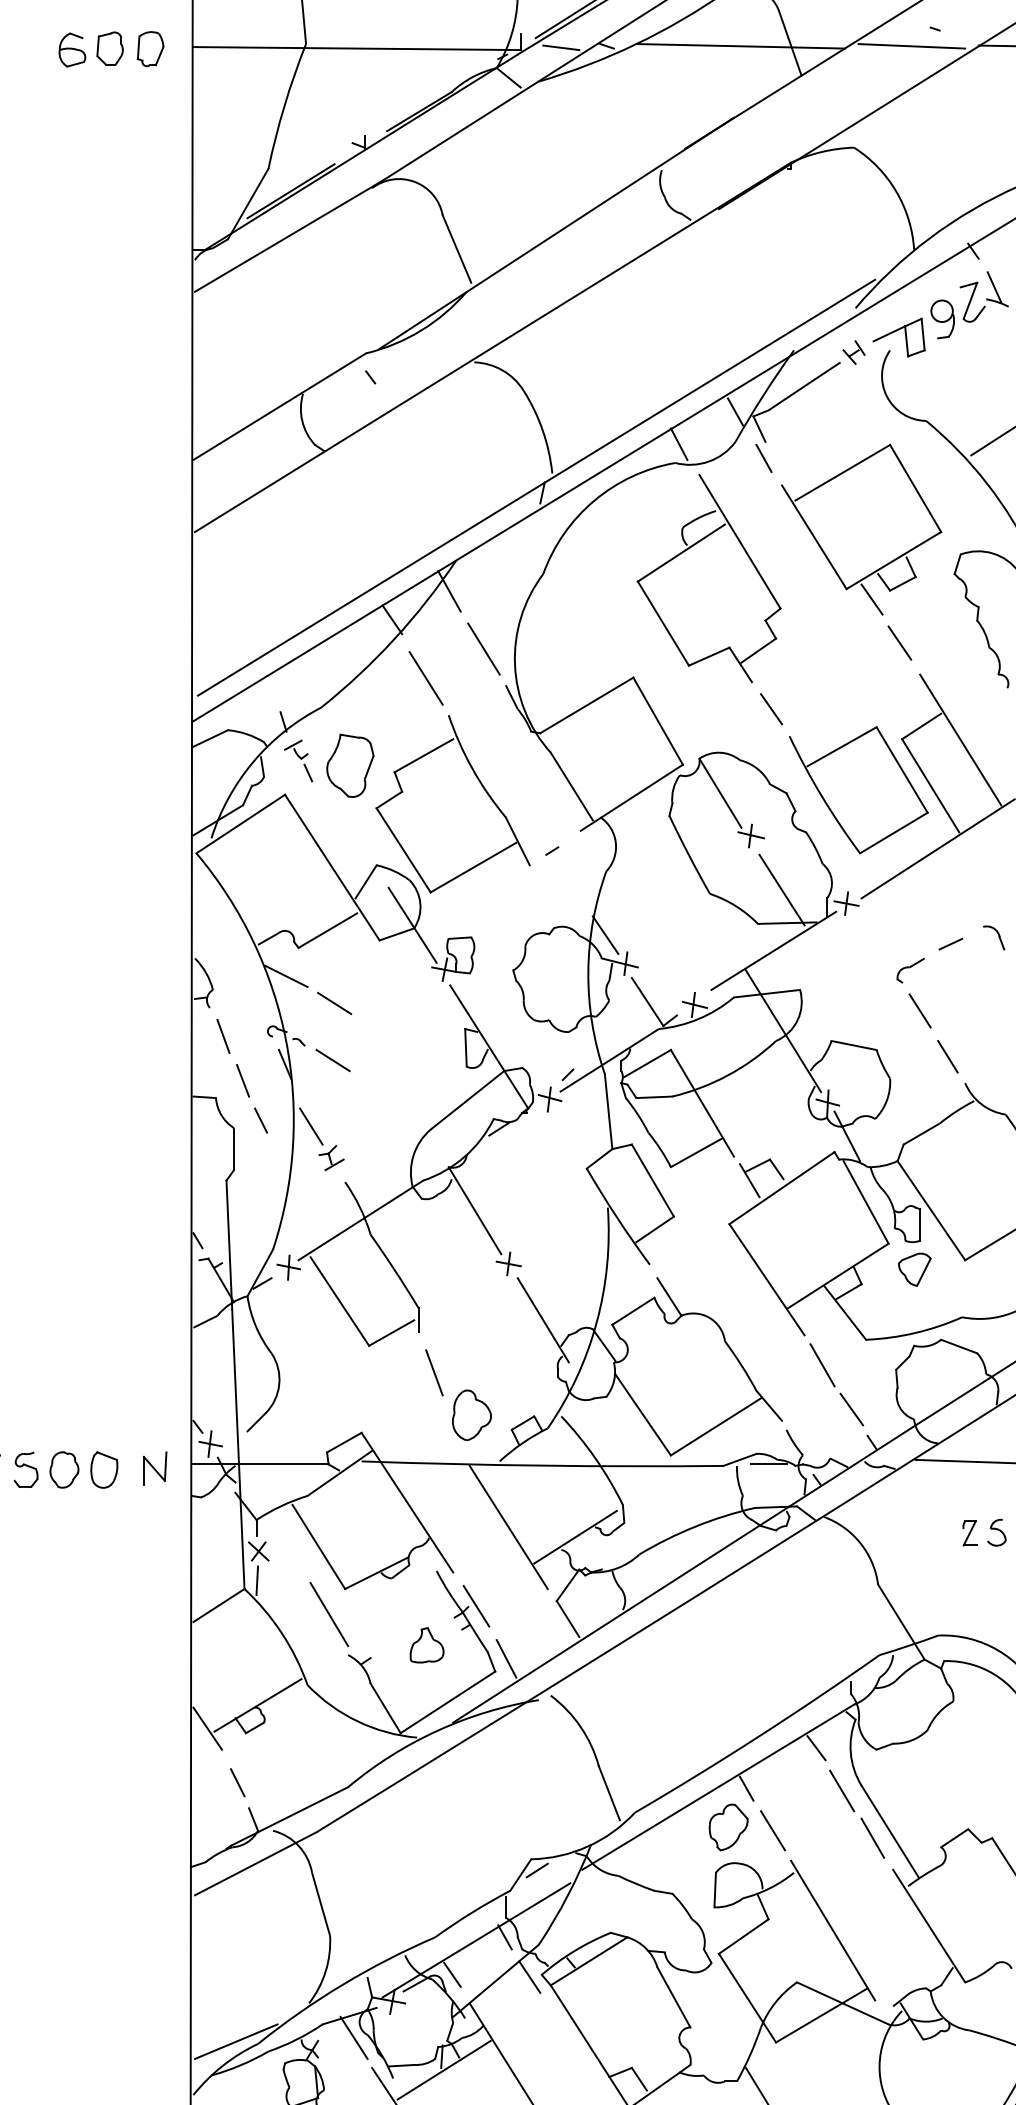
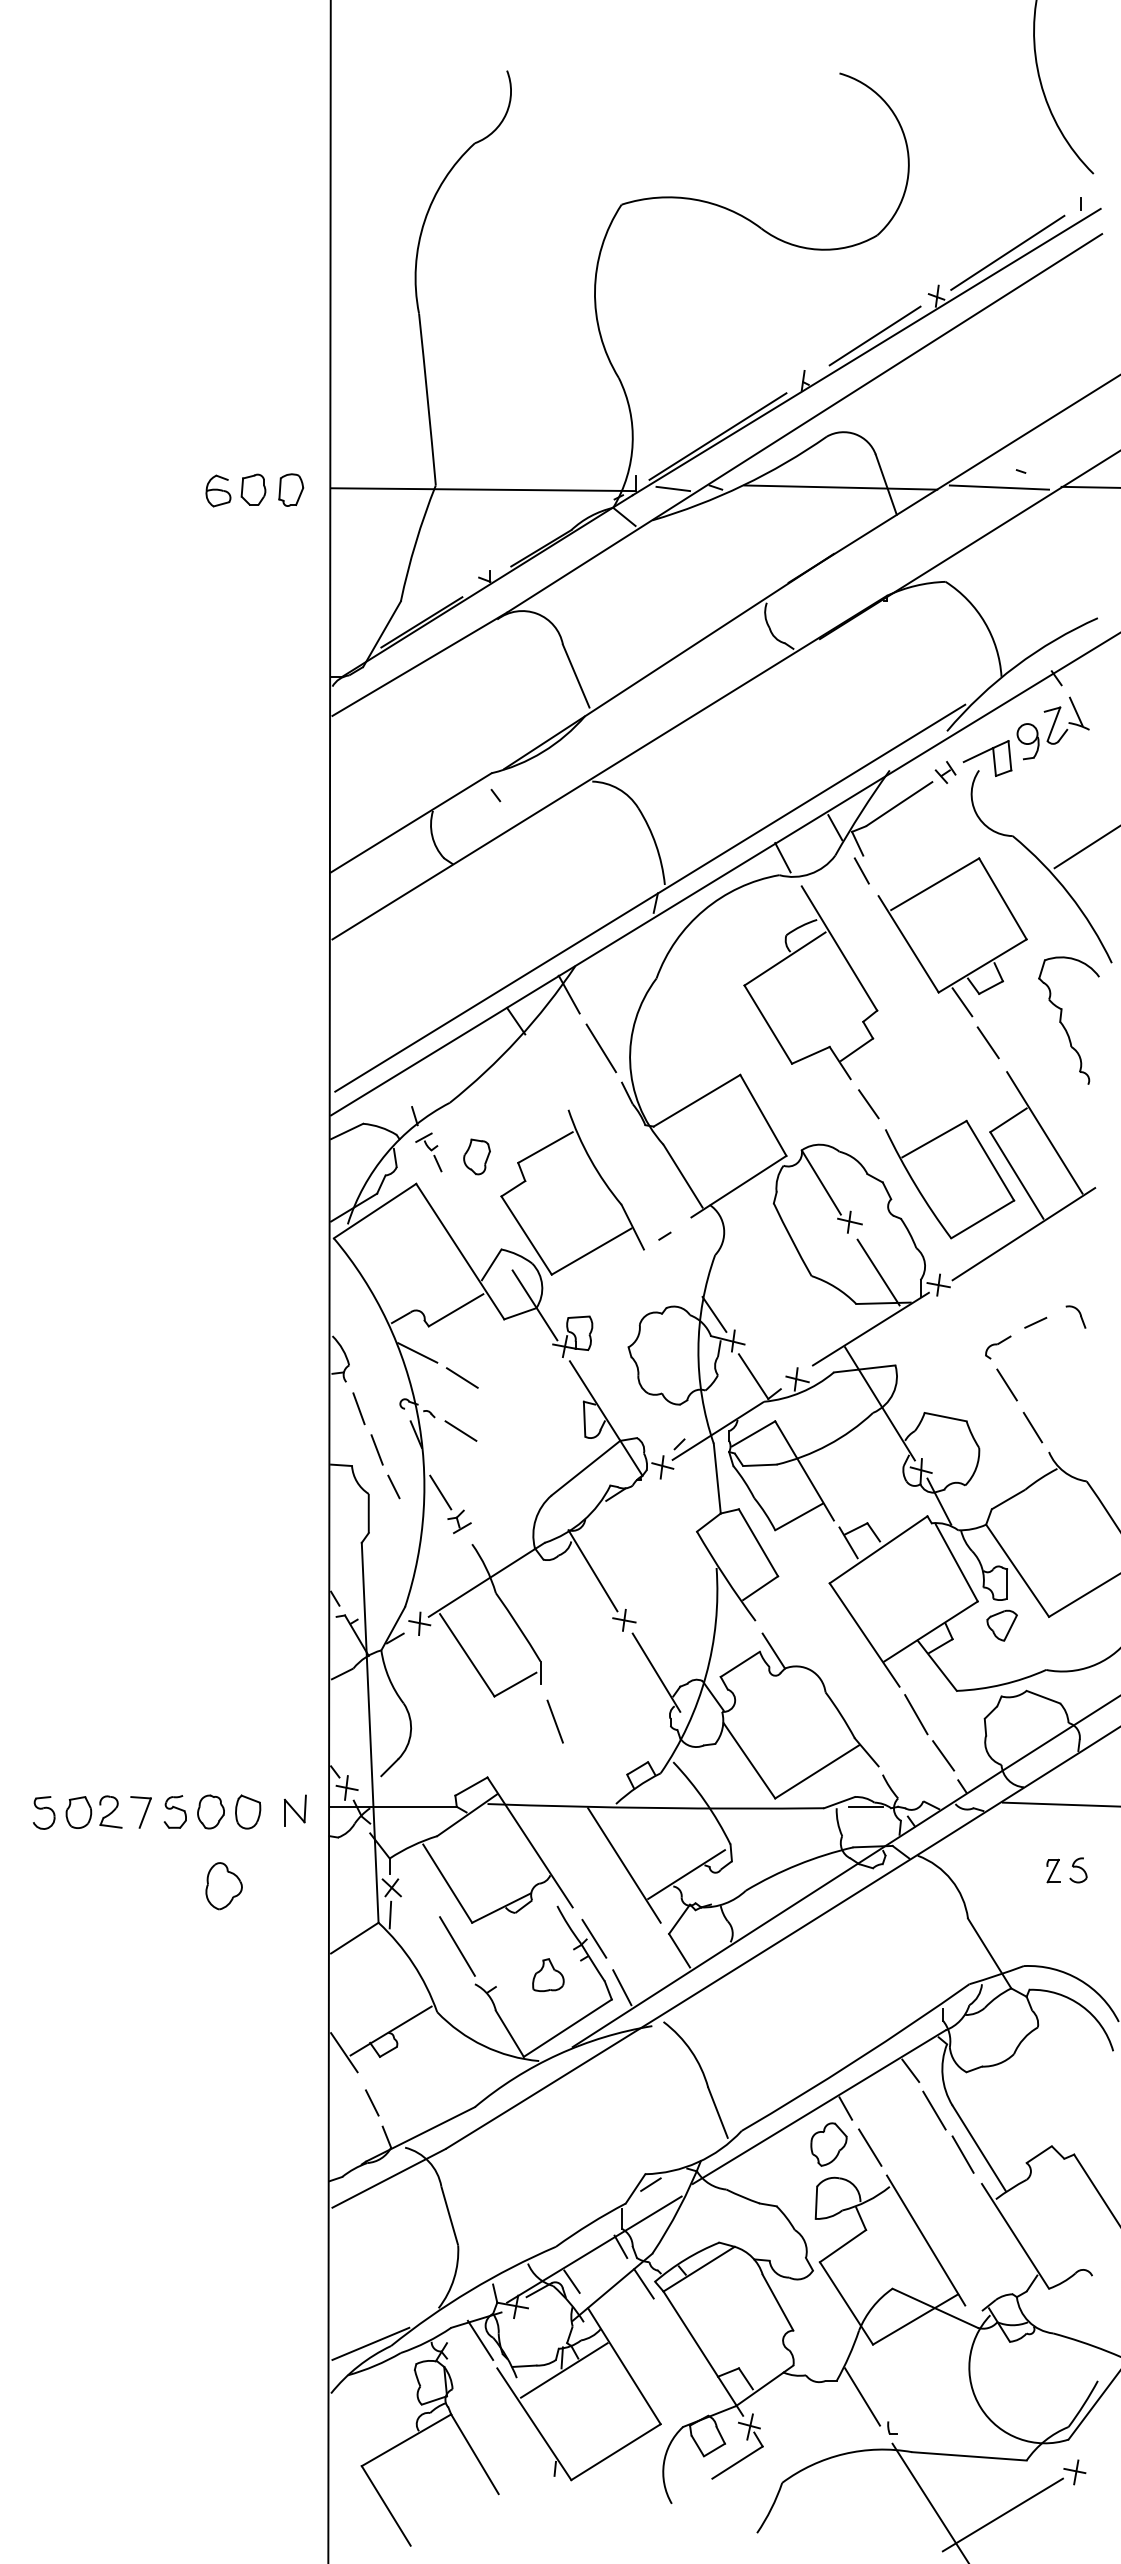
line: (426, 678) -> (547, 1075), removed
part: (349, 765) -> (476, 1156), size x0.6
part: (471, 1415) -> (223, 1886), moved

